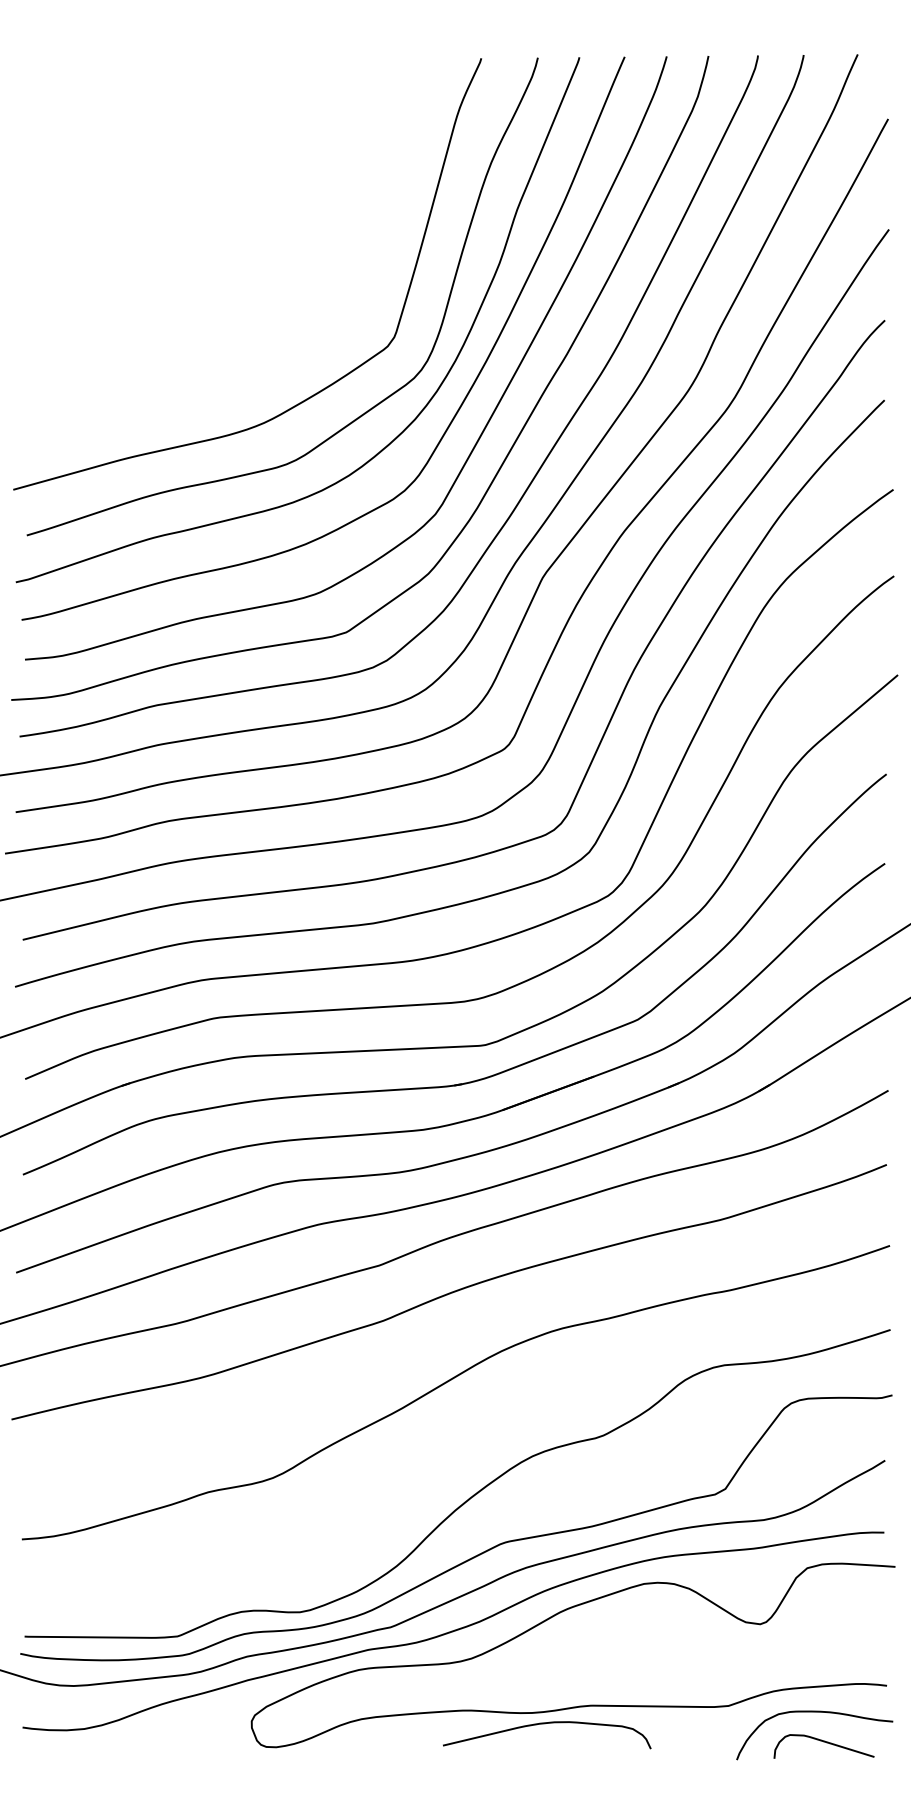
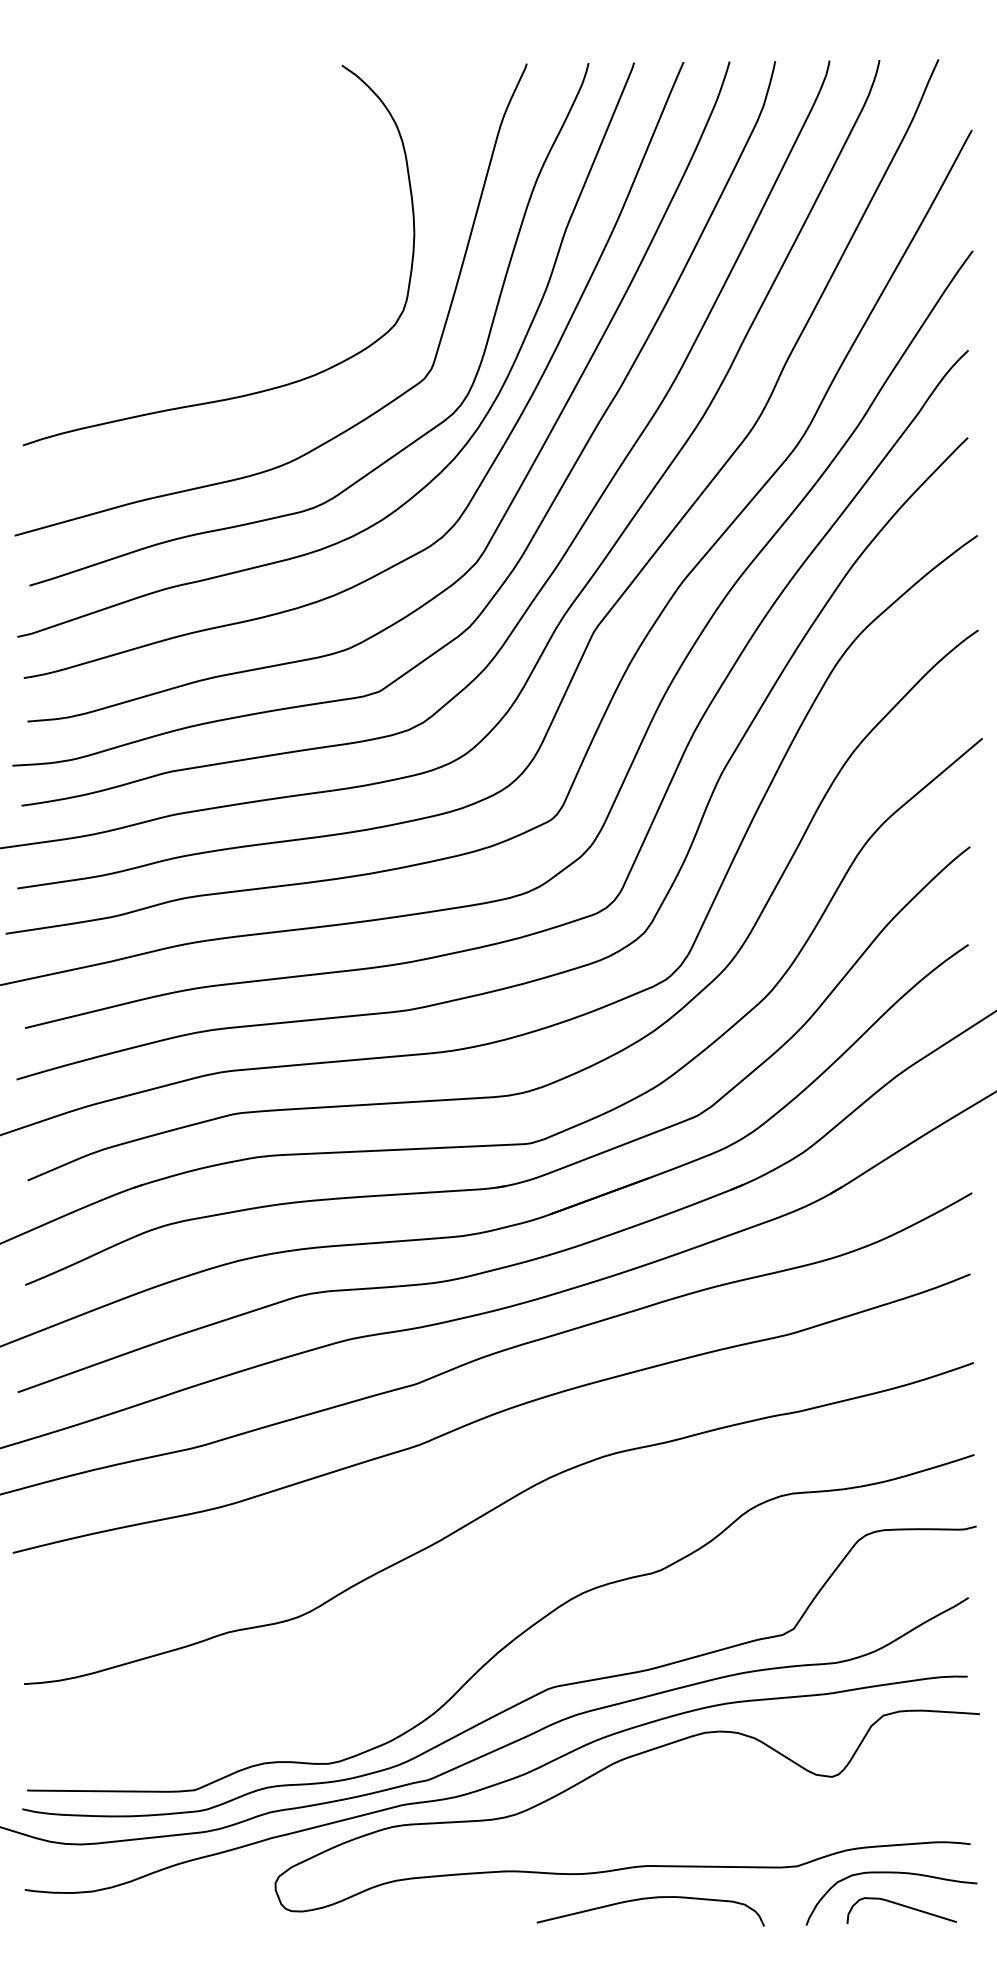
curve: (227, 359) -> (248, 393), added
curve: (545, 1724) -> (648, 1899), moved

